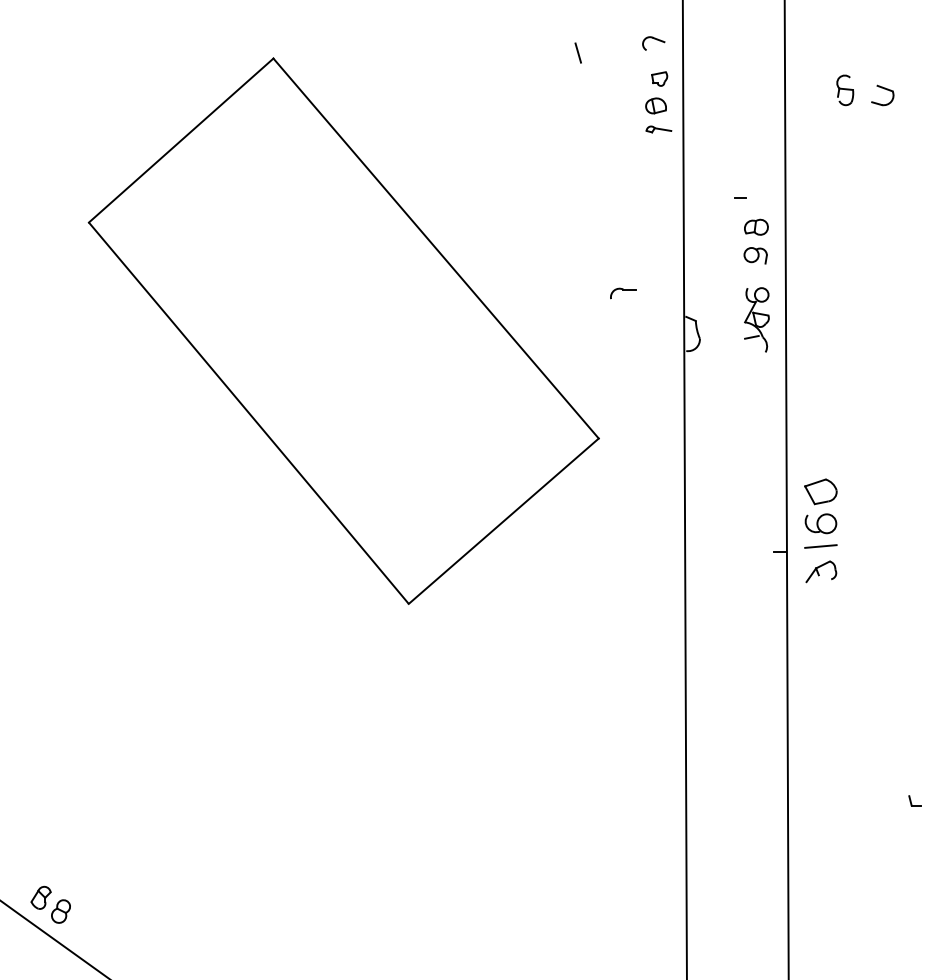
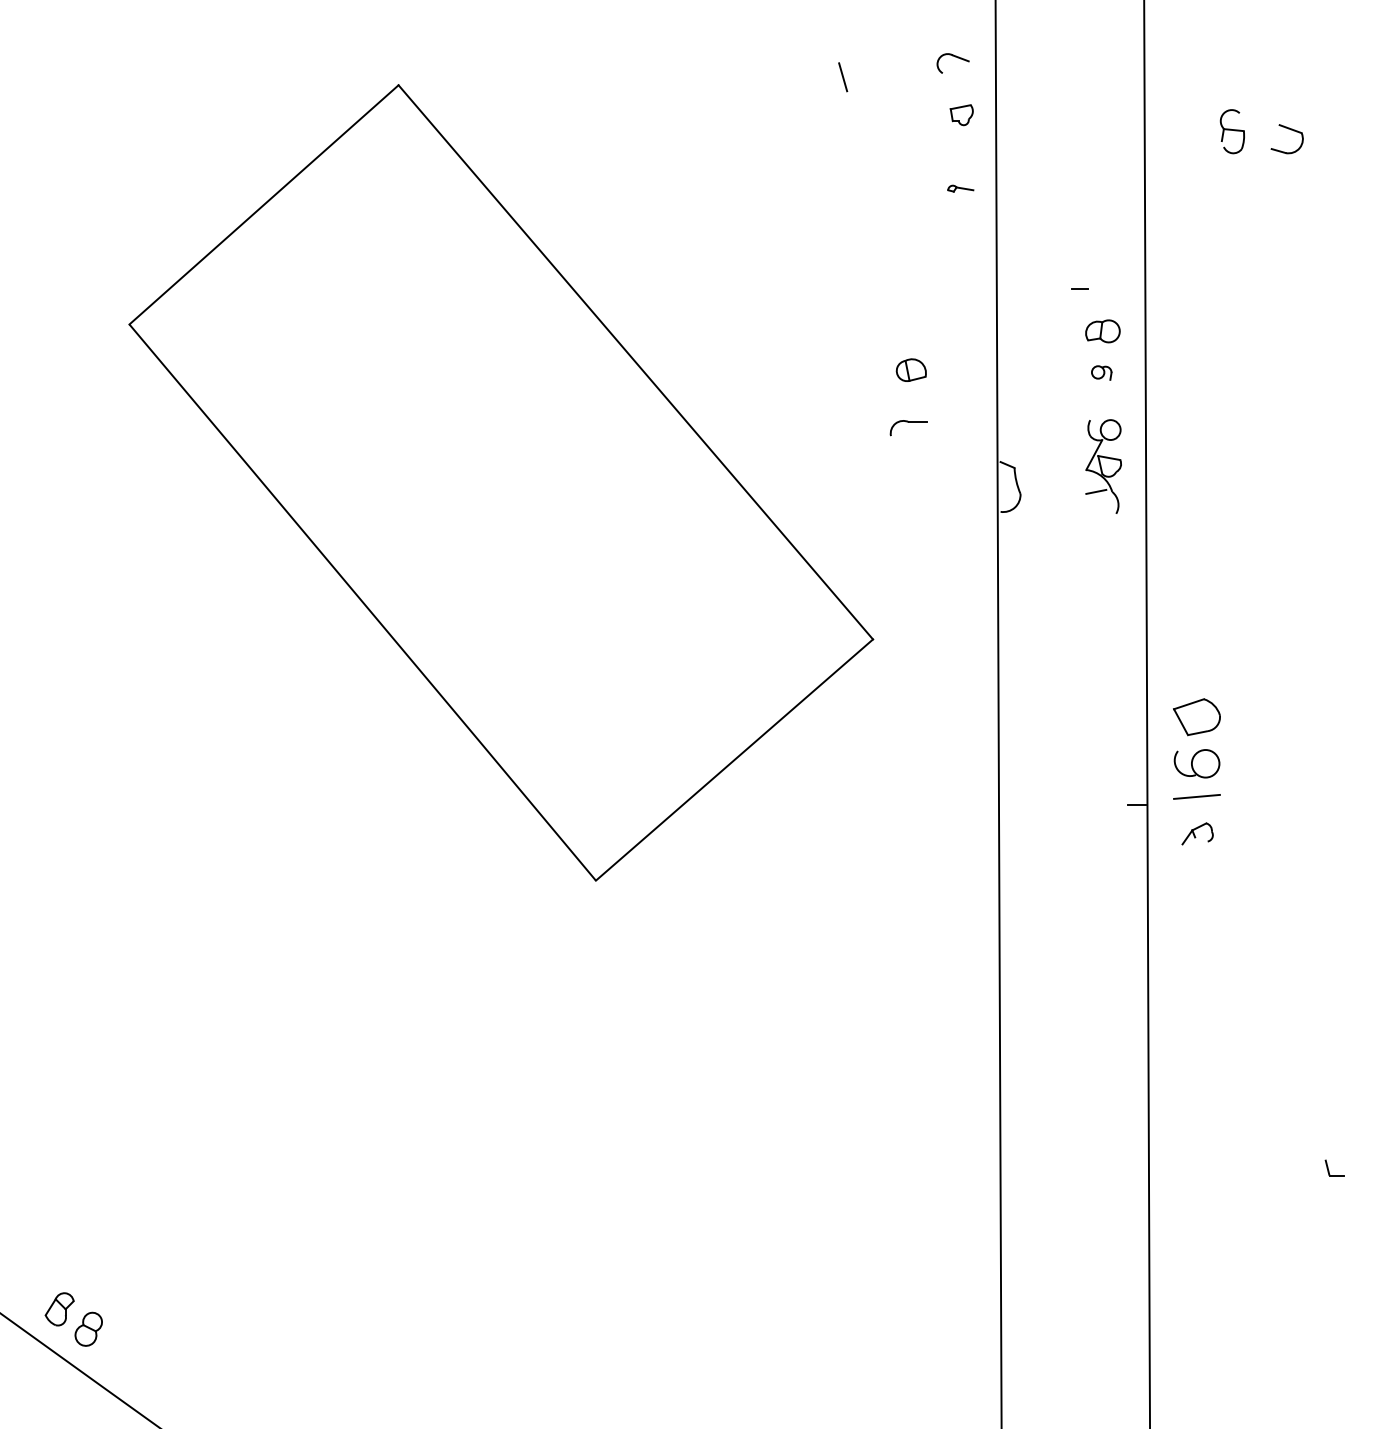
part: (655, 105) -> (910, 369), moved
part: (658, 129) -> (960, 188), size x0.7
part: (755, 255) -> (1101, 372), size x0.6
part: (821, 571) -> (1197, 833), size x0.7

